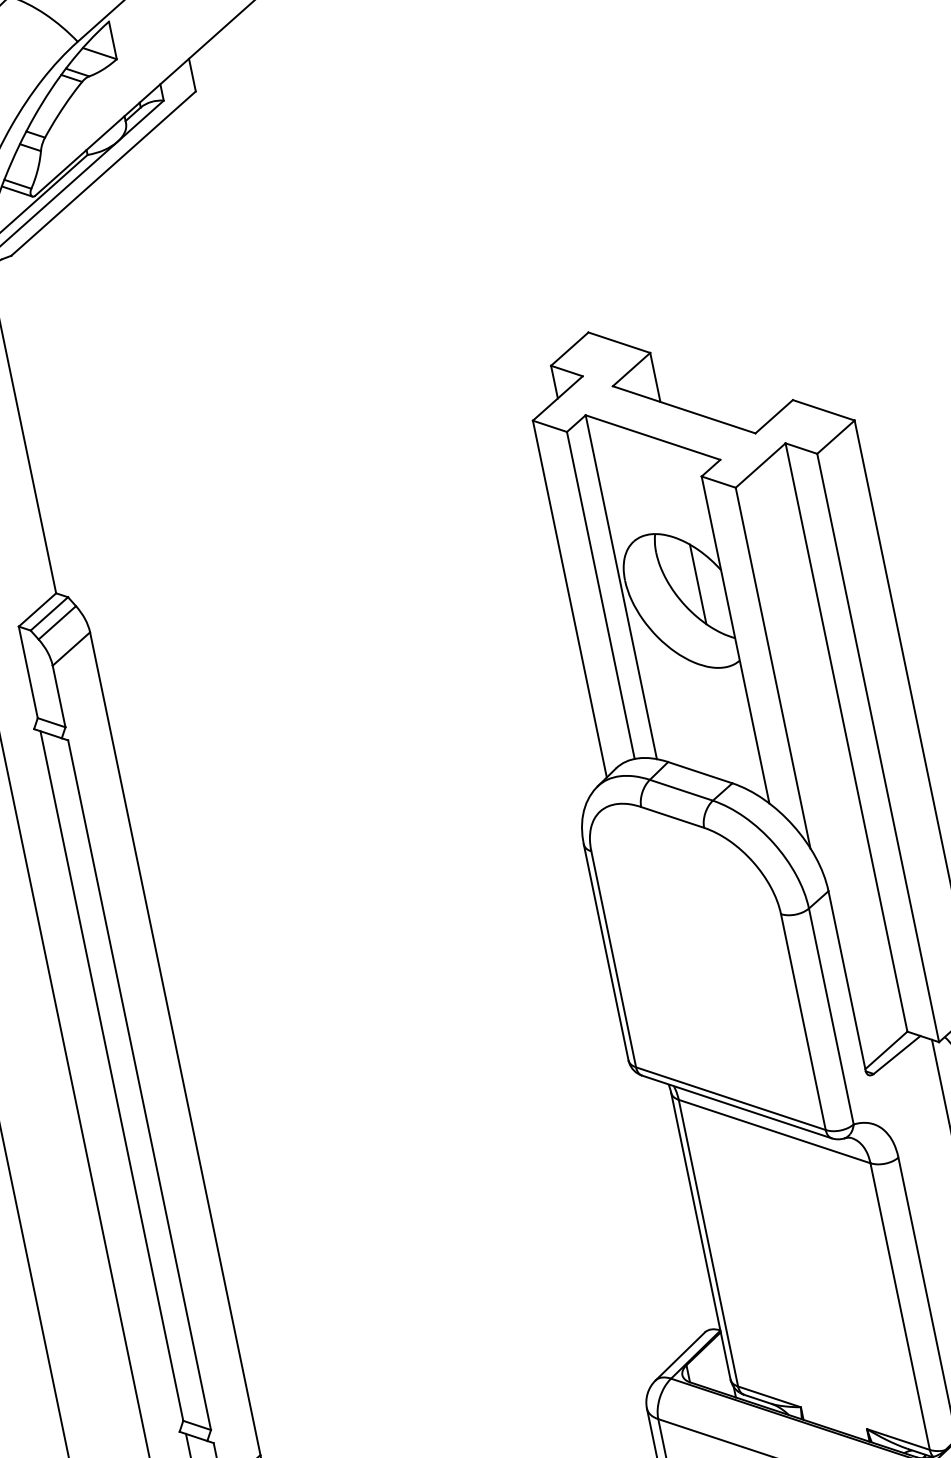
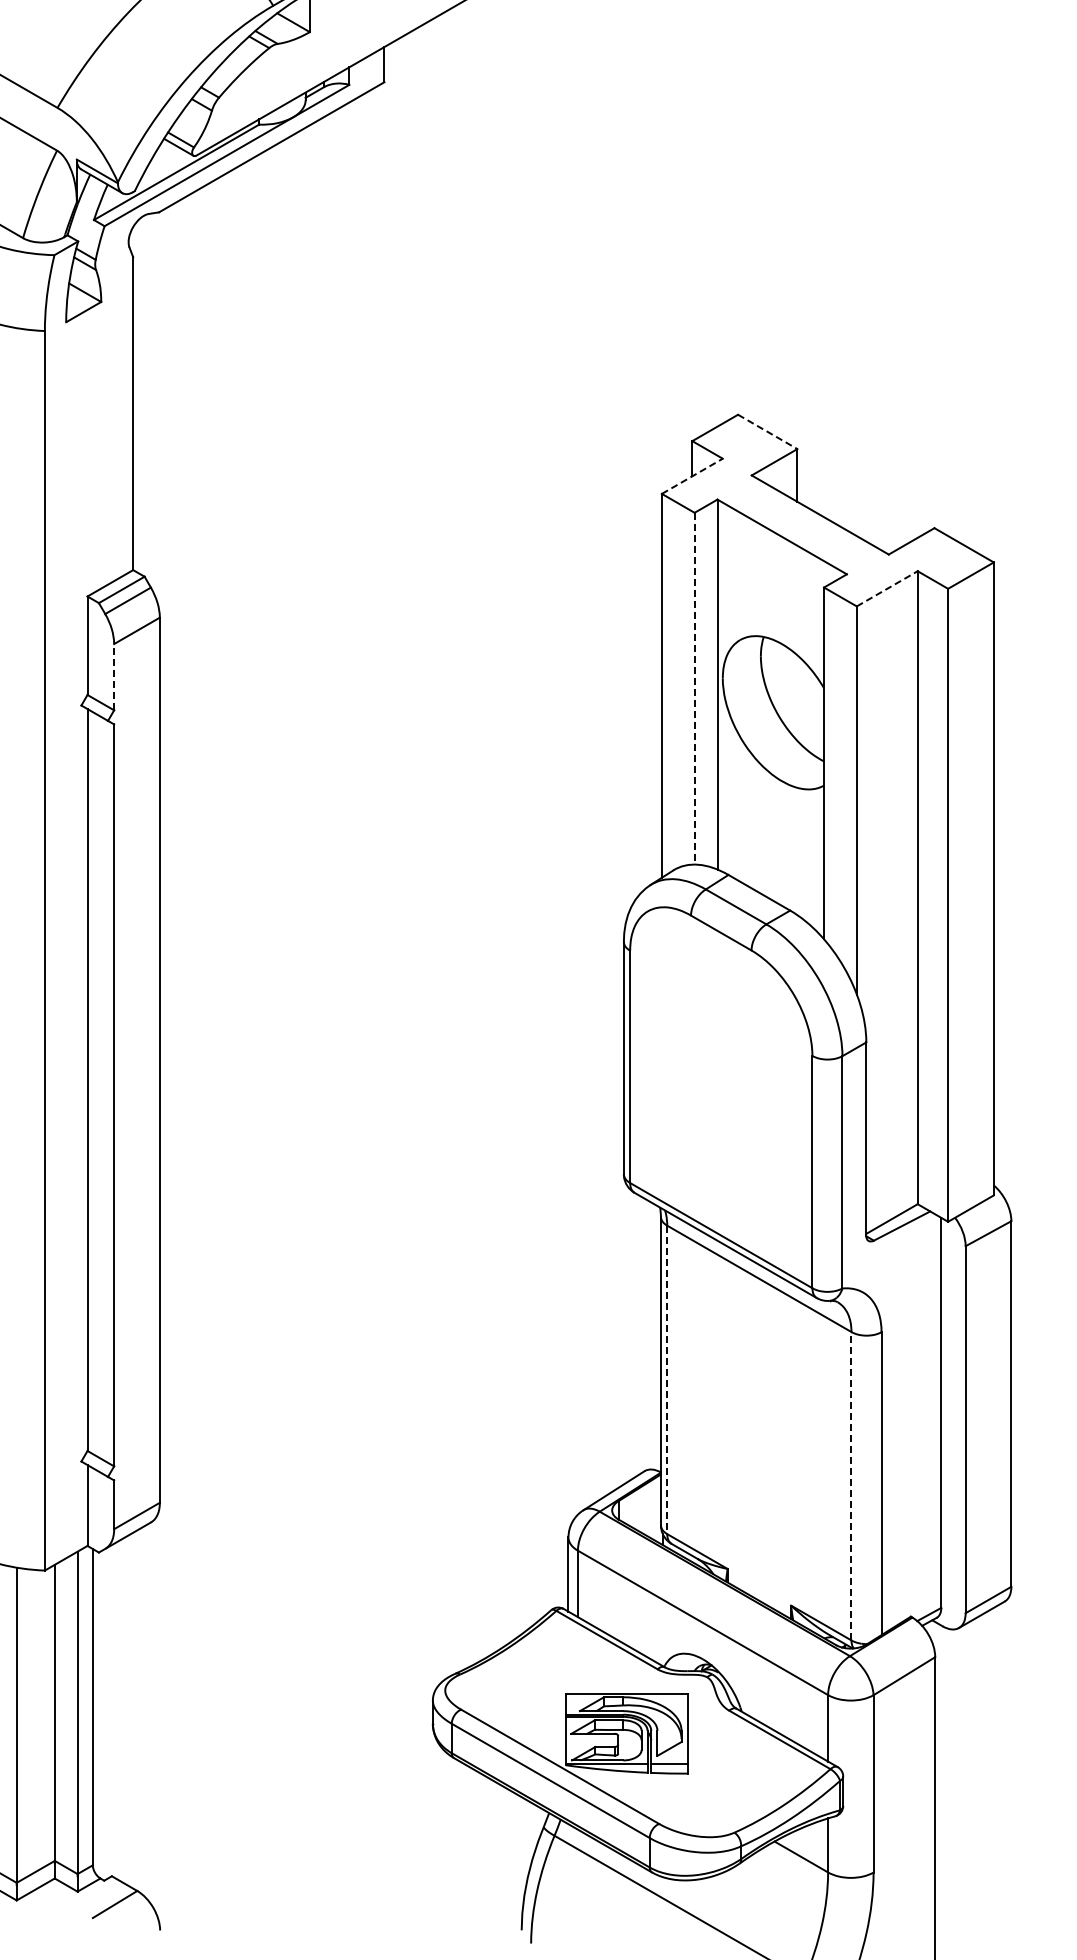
line: (620, 343) -> (768, 432), solid -> dashed
line: (558, 398) -> (692, 476), solid -> dashed
line: (760, 465) -> (887, 588), solid -> dashed
line: (698, 583) -> (797, 697), removed
line: (600, 595) -> (694, 688), solid -> dashed
line: (59, 695) -> (114, 676), solid -> dashed
line: (708, 1243) -> (667, 1380), solid -> dashed
line: (900, 1305) -> (851, 1485), solid -> dashed

